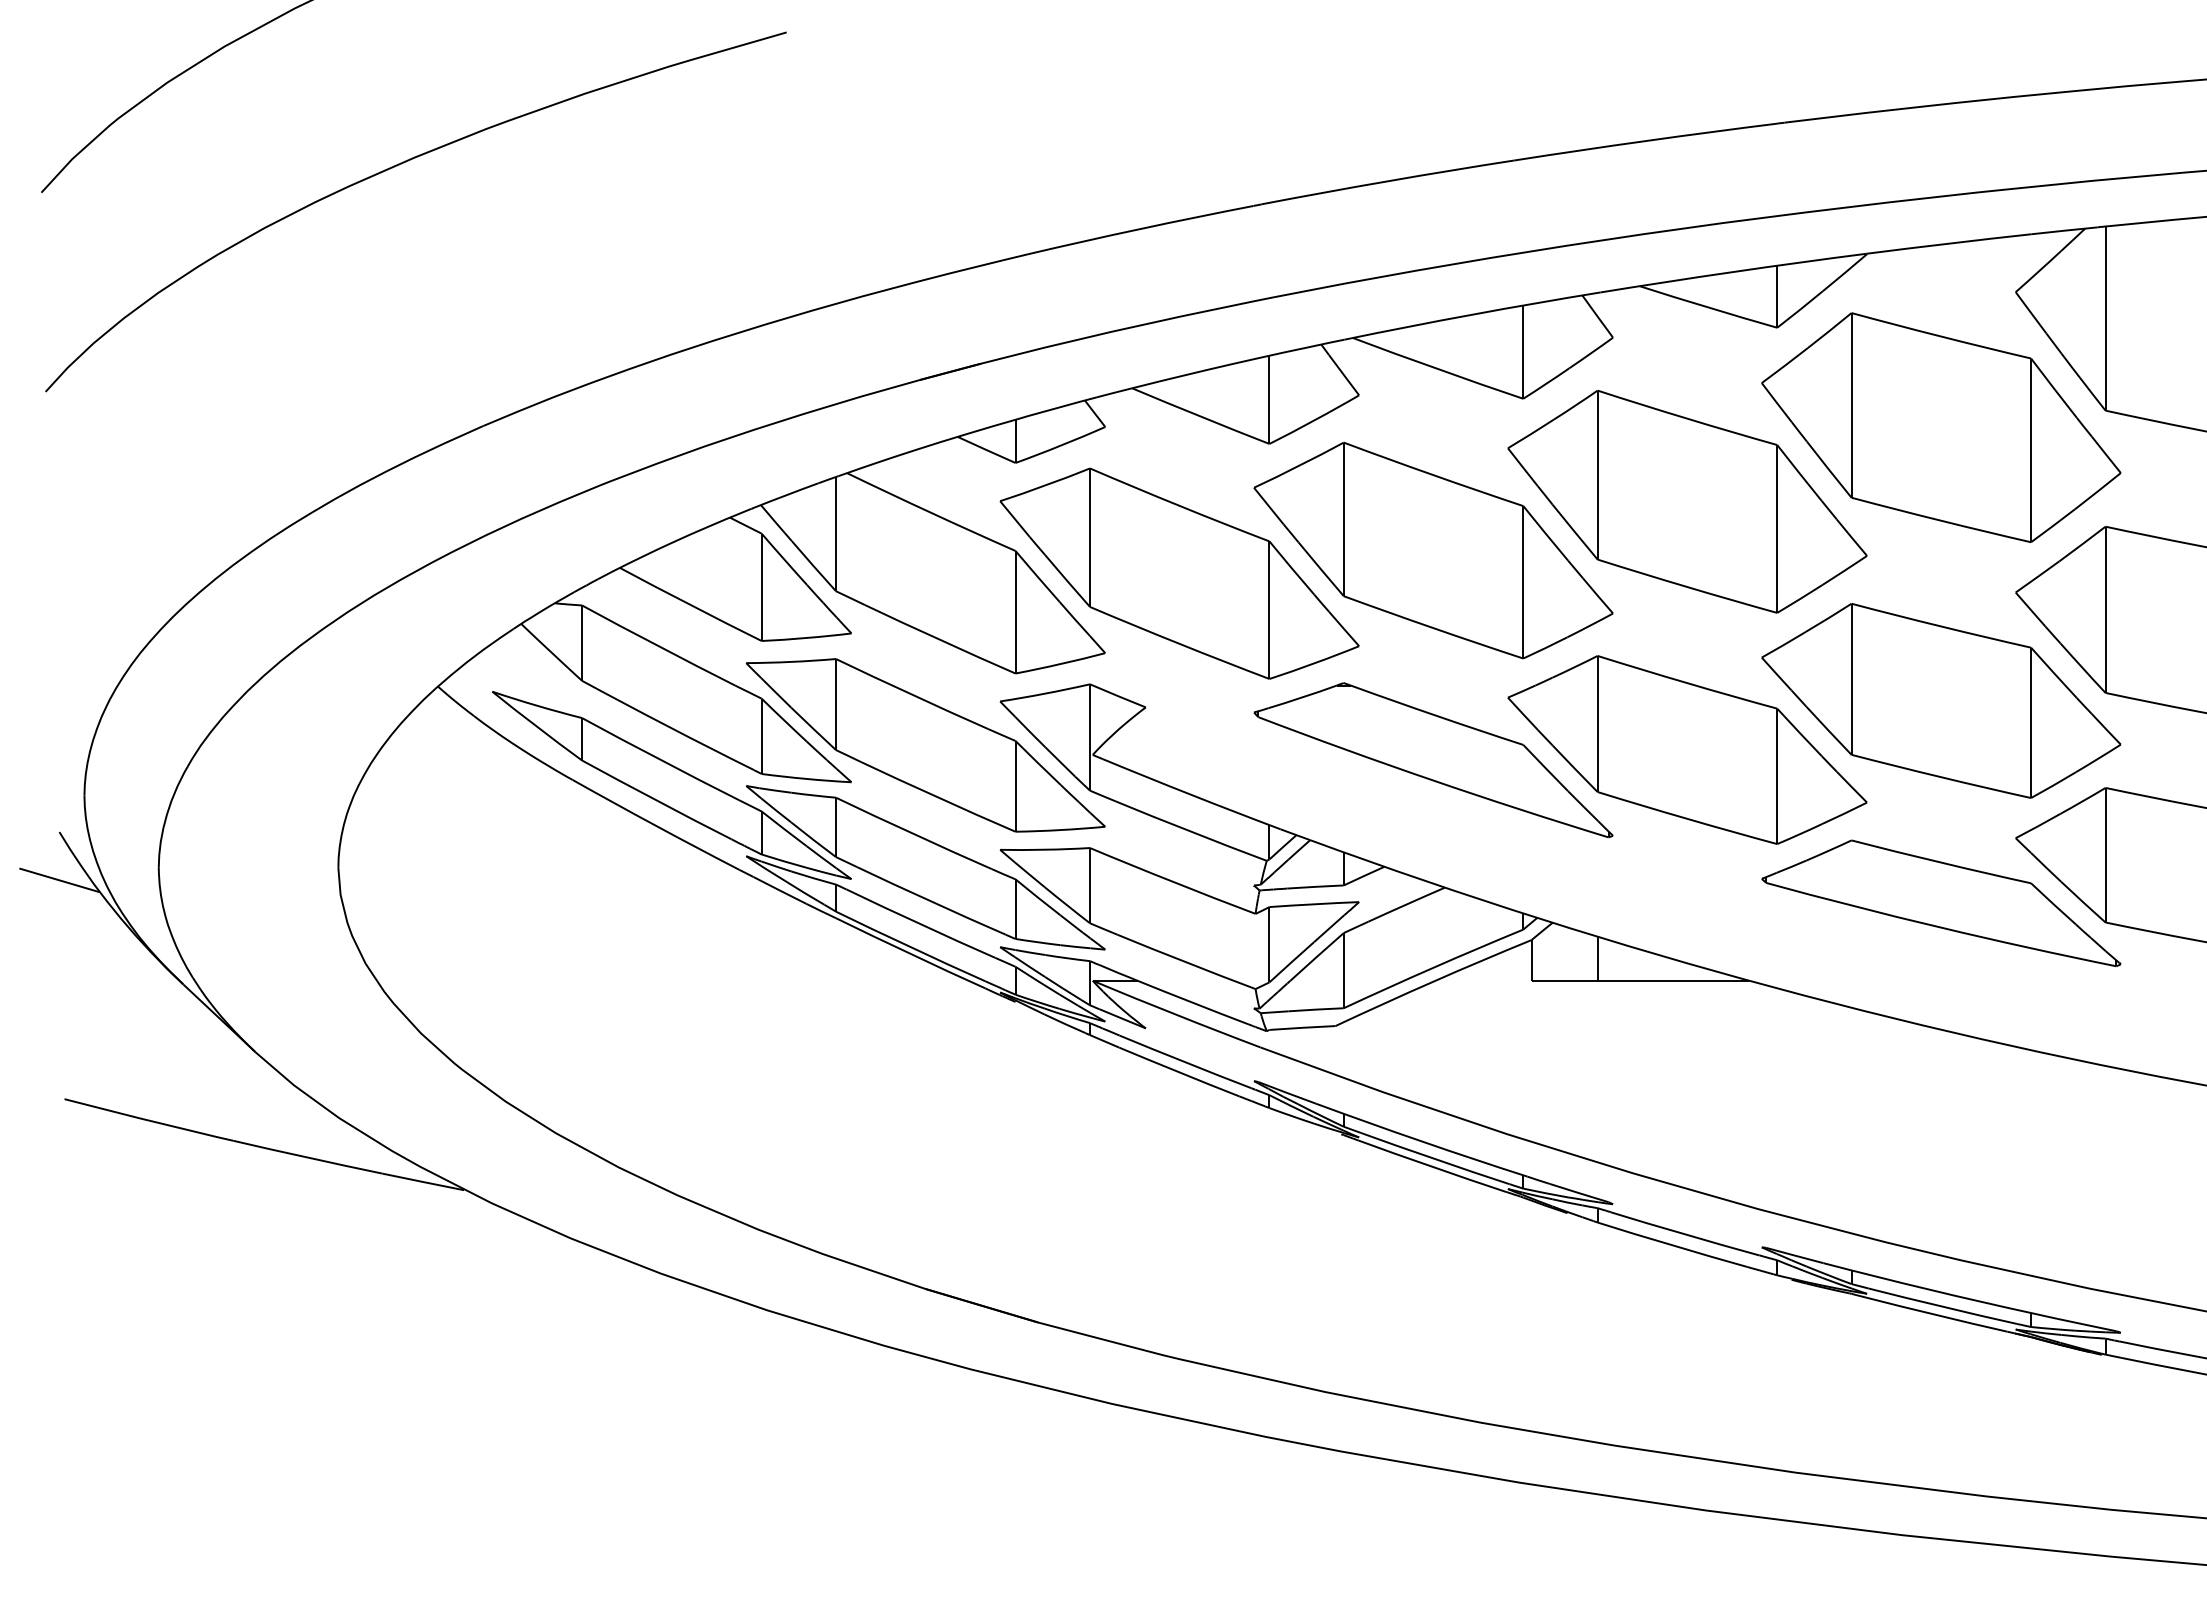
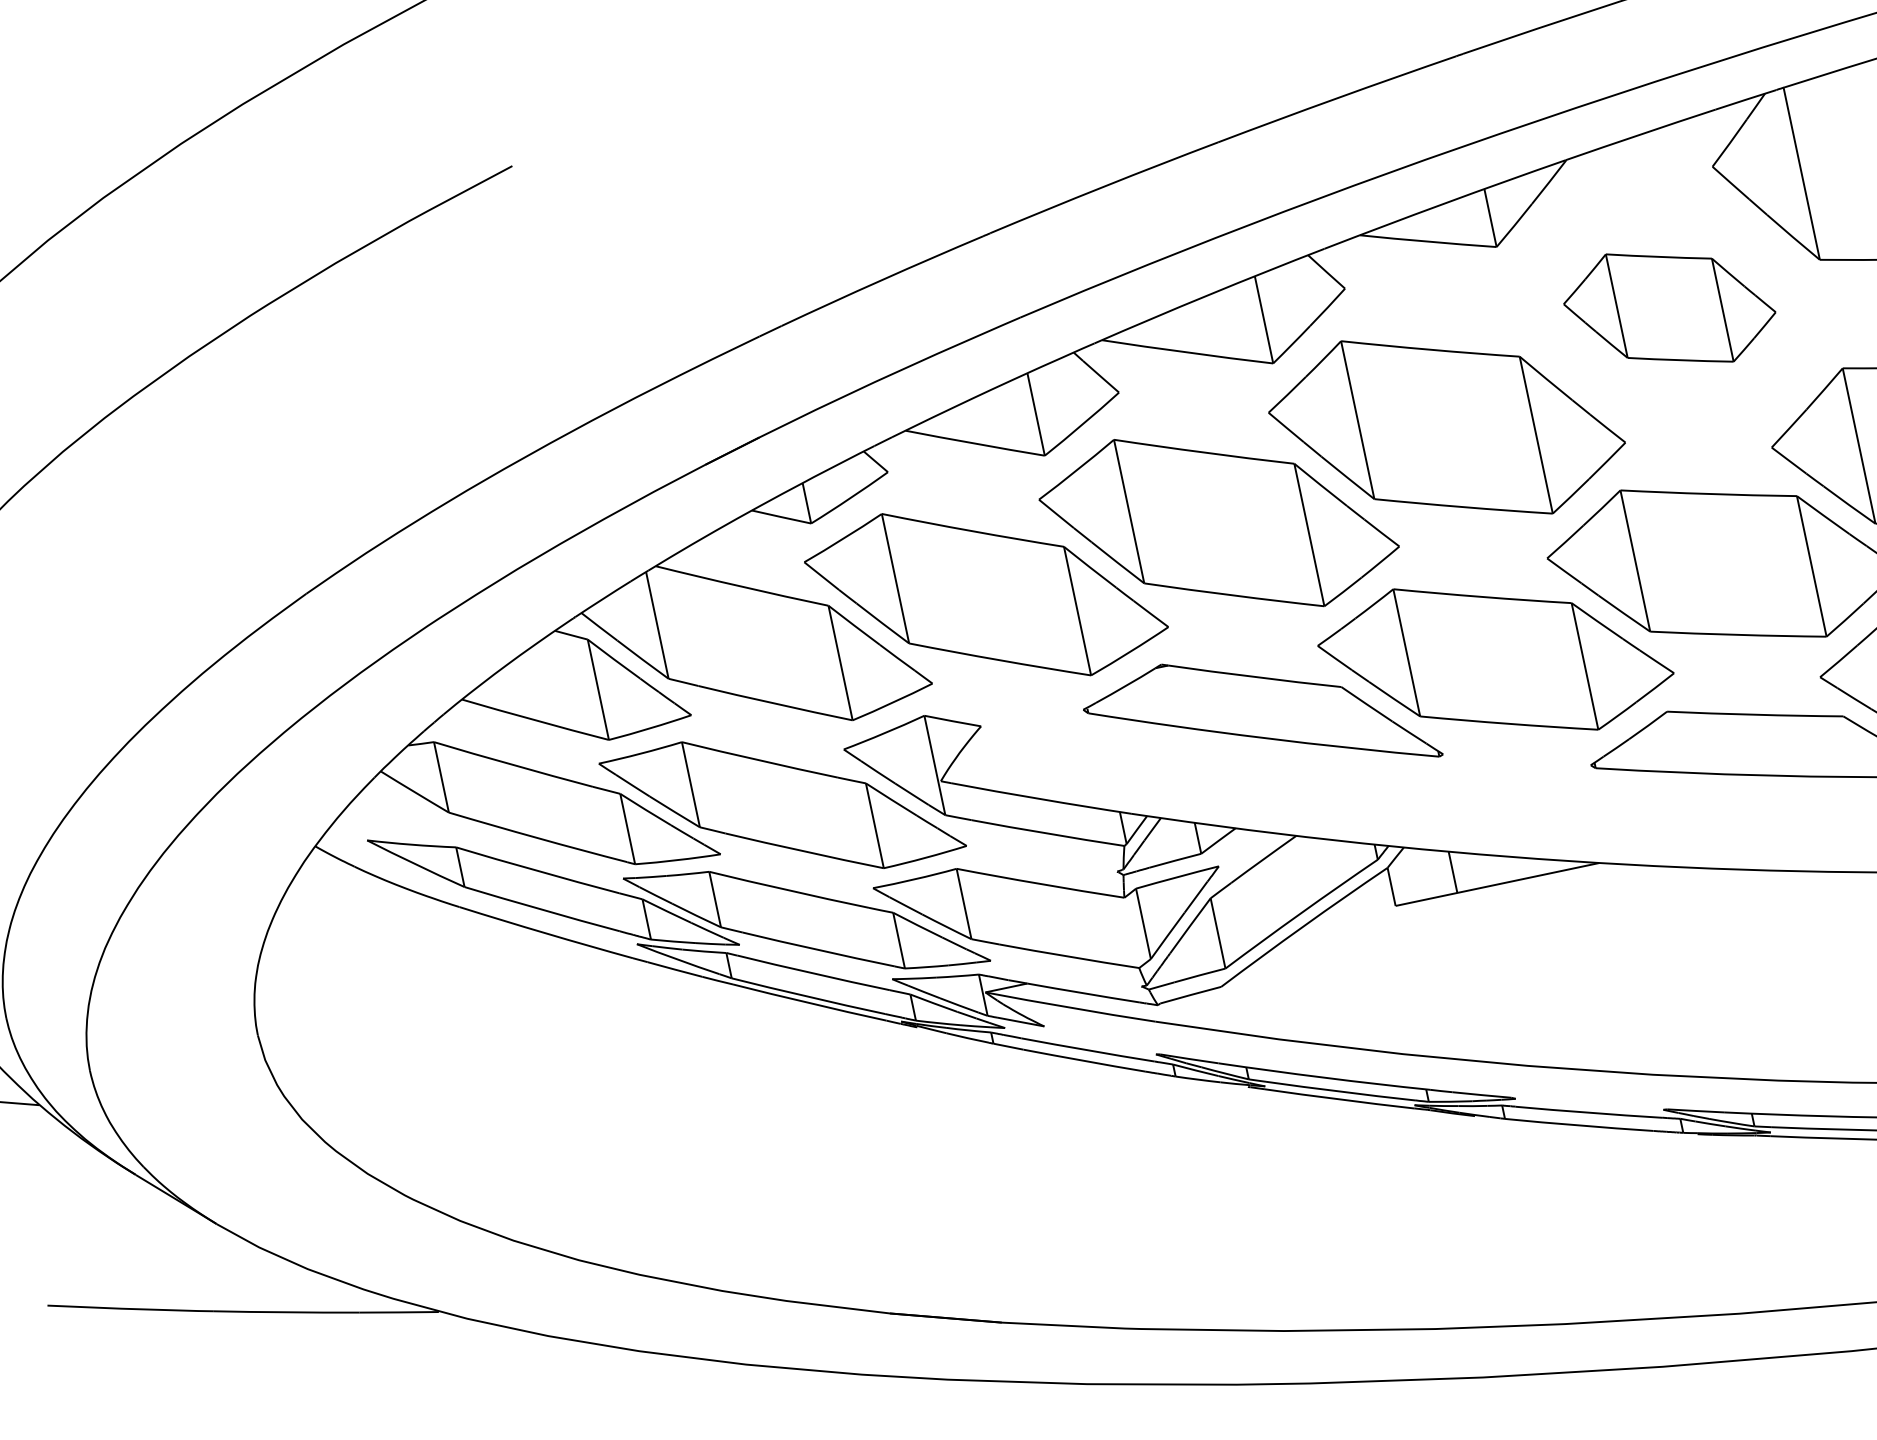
part: (1941, 427) -> (1669, 307), size x0.6

